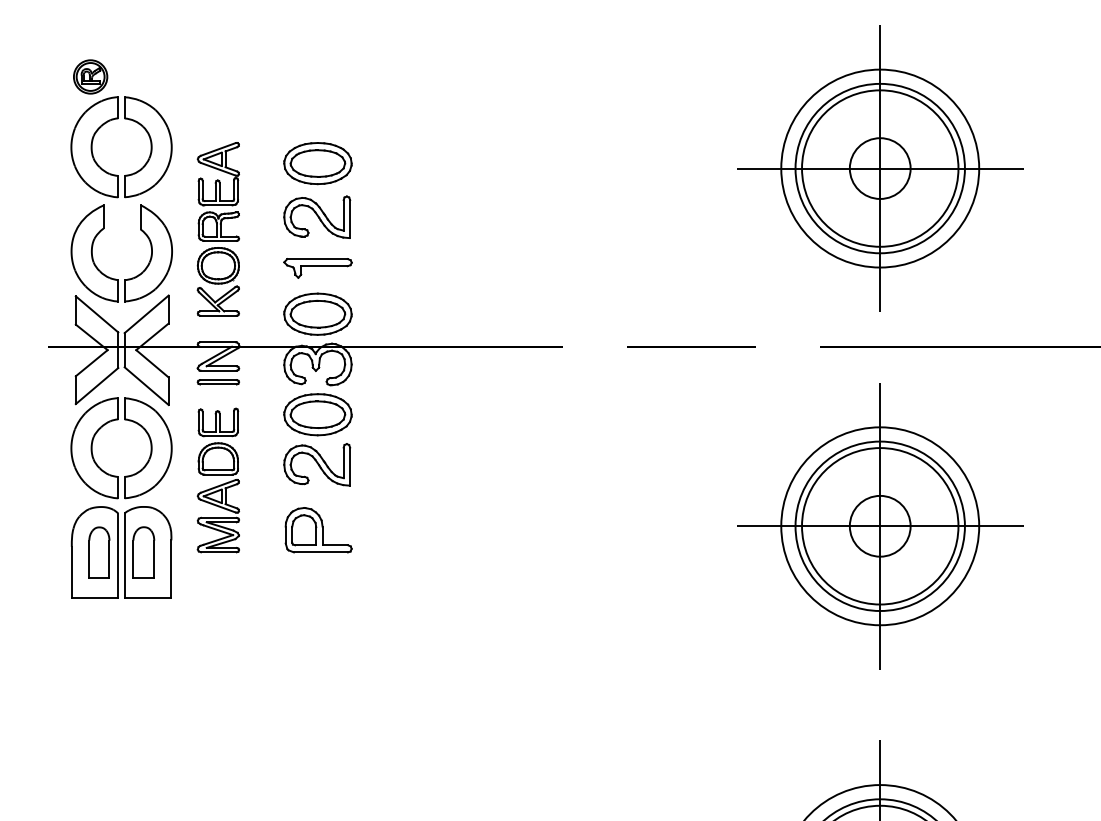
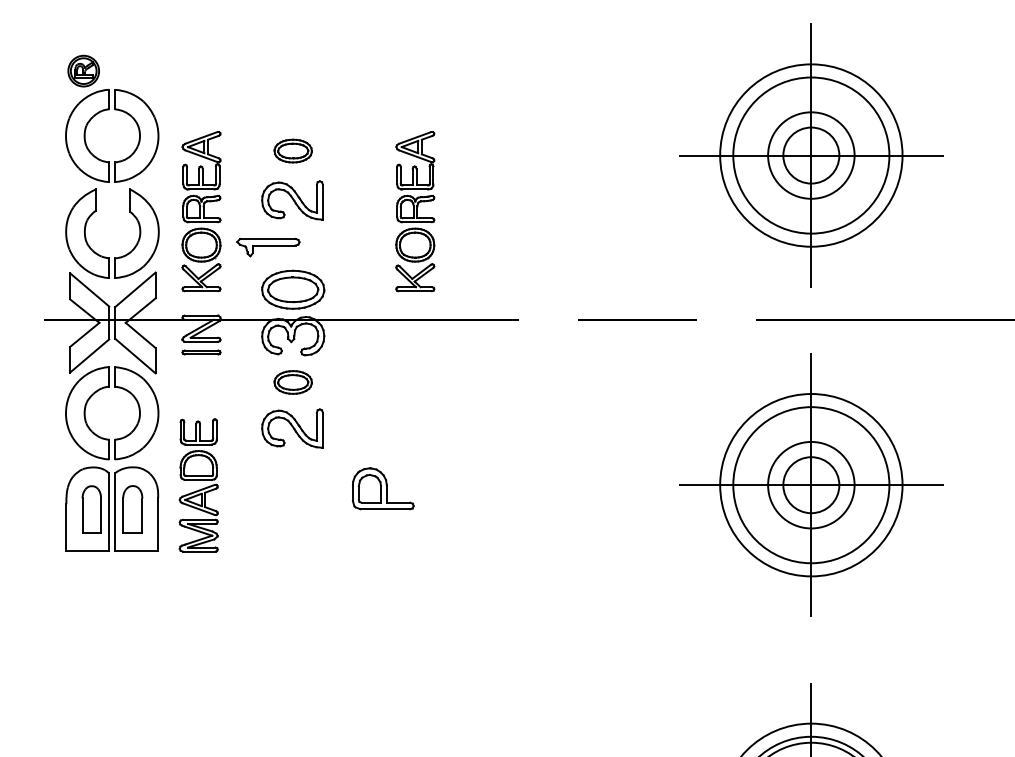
part: (317, 163) -> (292, 150), size x0.6
circle: (880, 168) -> (811, 155), size x0.6
part: (449, 229) -> (414, 211), added
part: (317, 268) -> (267, 247), moved
part: (317, 414) -> (292, 382), size x0.6
part: (217, 480) -> (197, 485), moved
circle: (880, 526) -> (811, 485), size x0.6
part: (318, 530) -> (383, 489), moved

